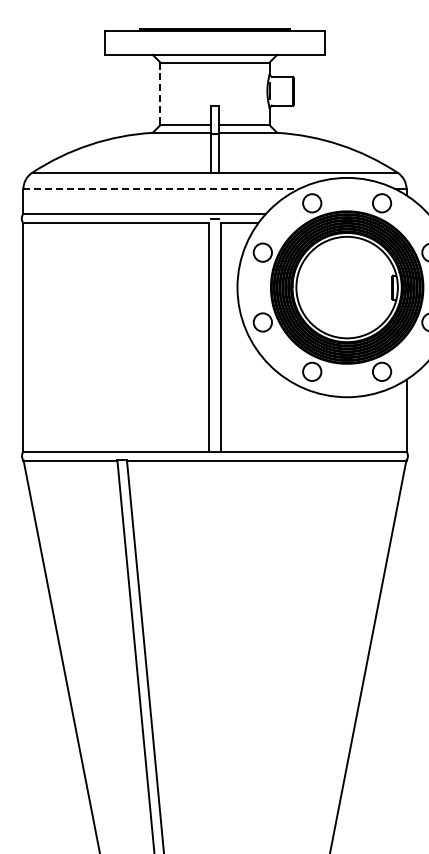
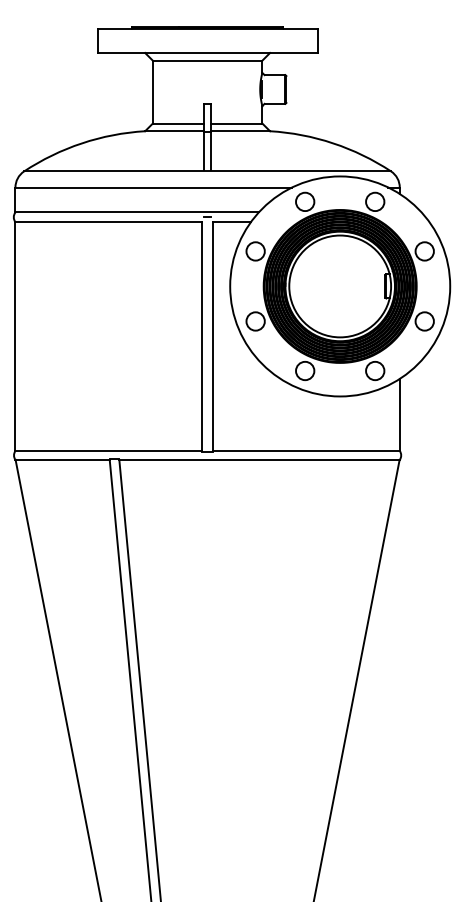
line: (160, 94) -> (152, 92), dashed -> solid
line: (162, 188) -> (154, 187), dashed -> solid

